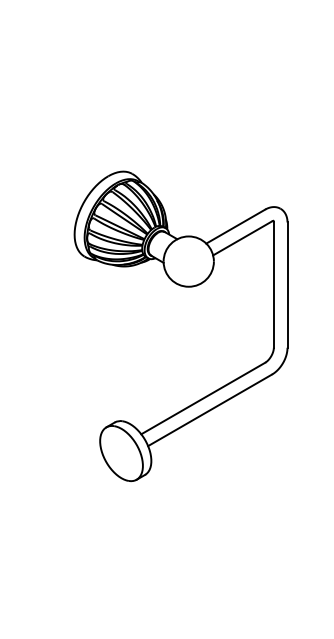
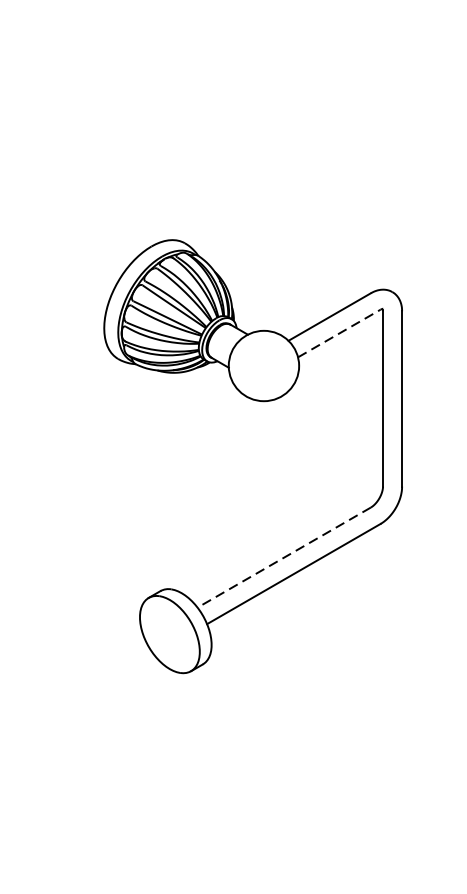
line: (242, 238) -> (339, 333), solid -> dashed
line: (203, 398) -> (284, 557), solid -> dashed

